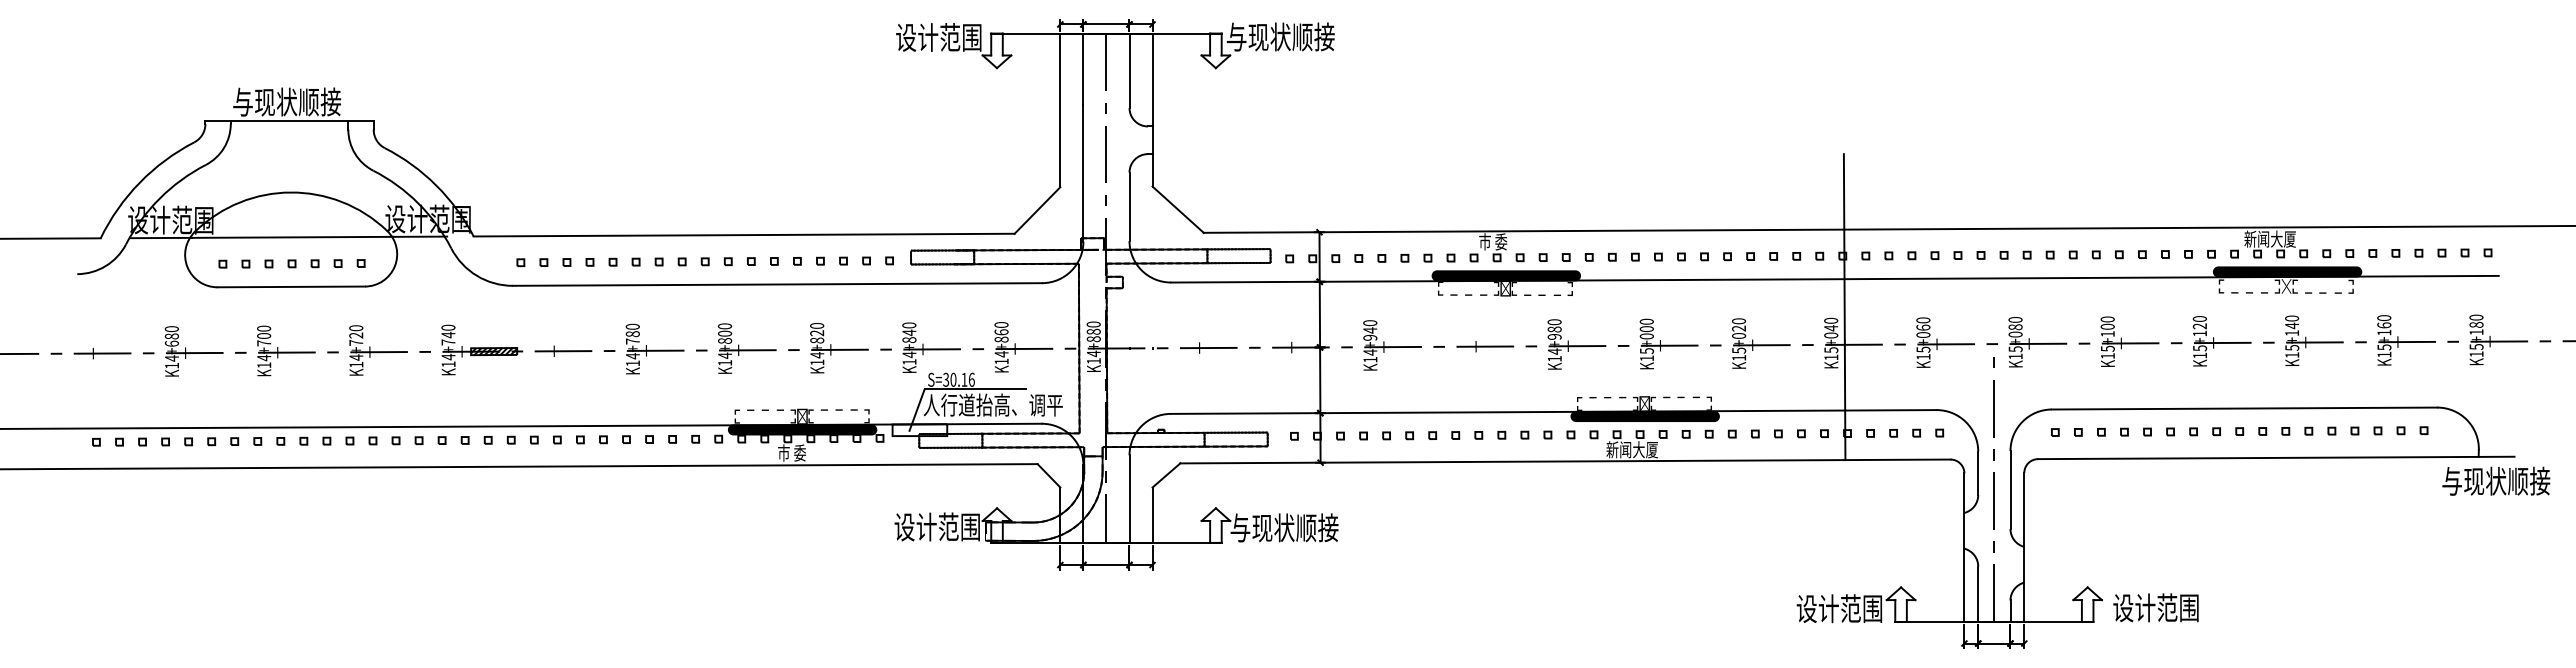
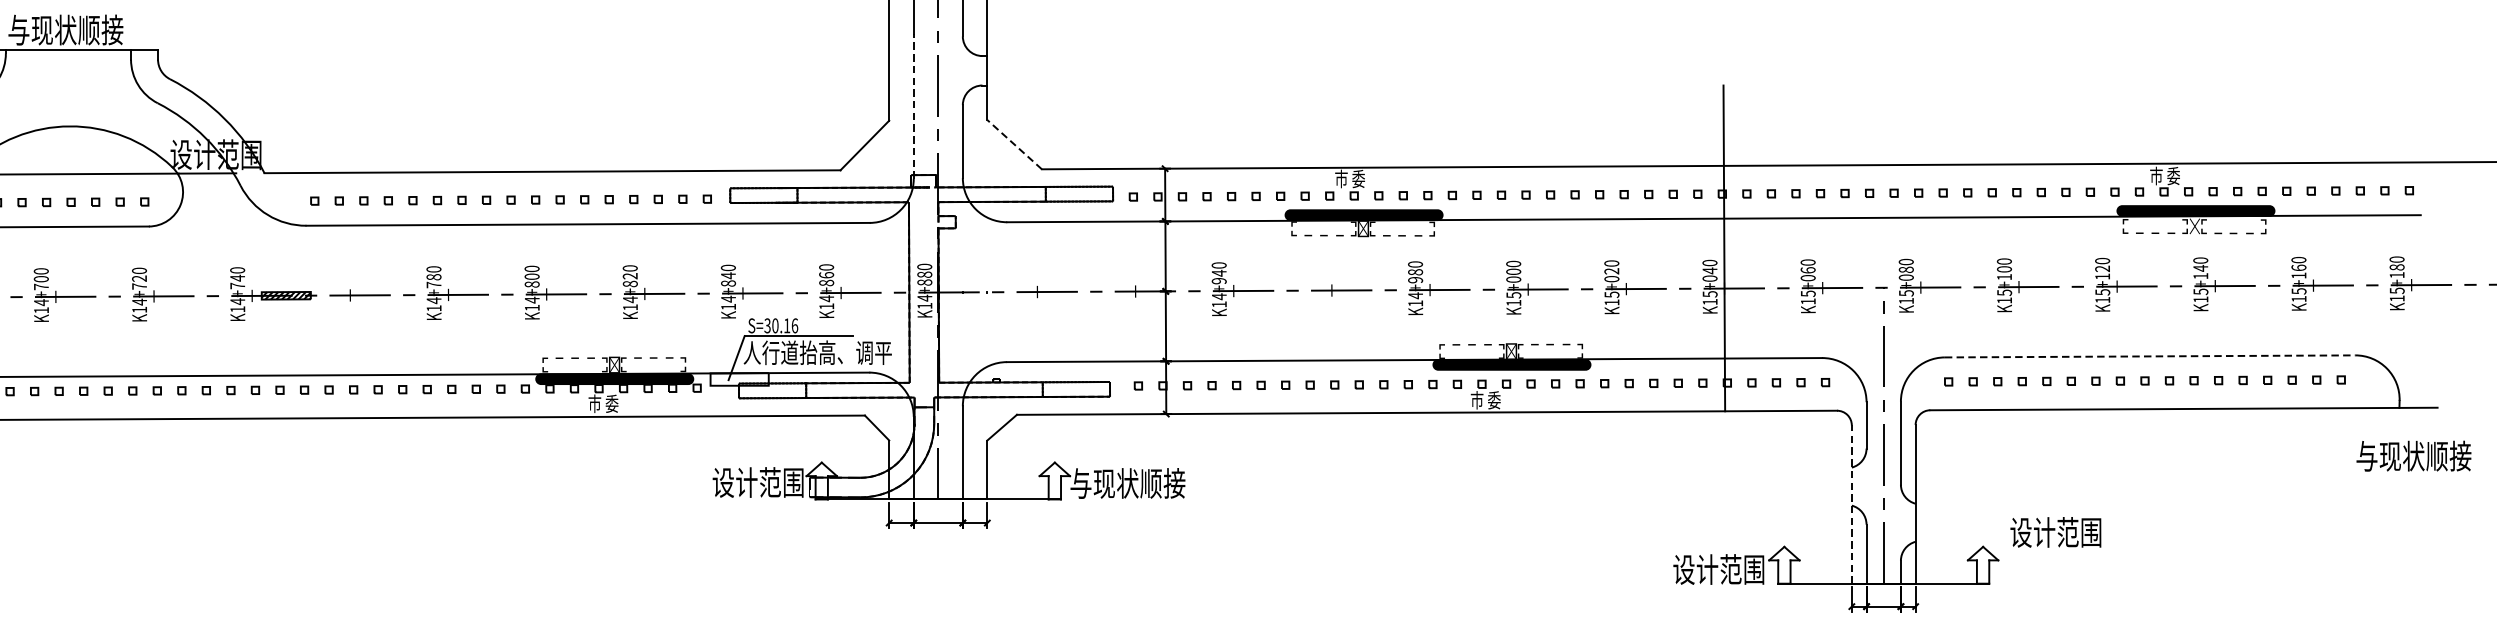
line: (1083, 173) -> (913, 106), solid -> dashed
line: (1177, 209) -> (1013, 144), solid -> dashed
text: (2269, 238) -> (2176, 175), 新闻大厦 -> 市 委
line: (2244, 408) -> (2150, 356), solid -> dashed
text: (1631, 449) -> (1497, 400), 新闻大厦 -> 市 委
text: (2496, 480) -> (2414, 455), moved
line: (1964, 547) -> (1851, 504), solid -> dashed
text: (2155, 607) -> (2055, 532), moved

